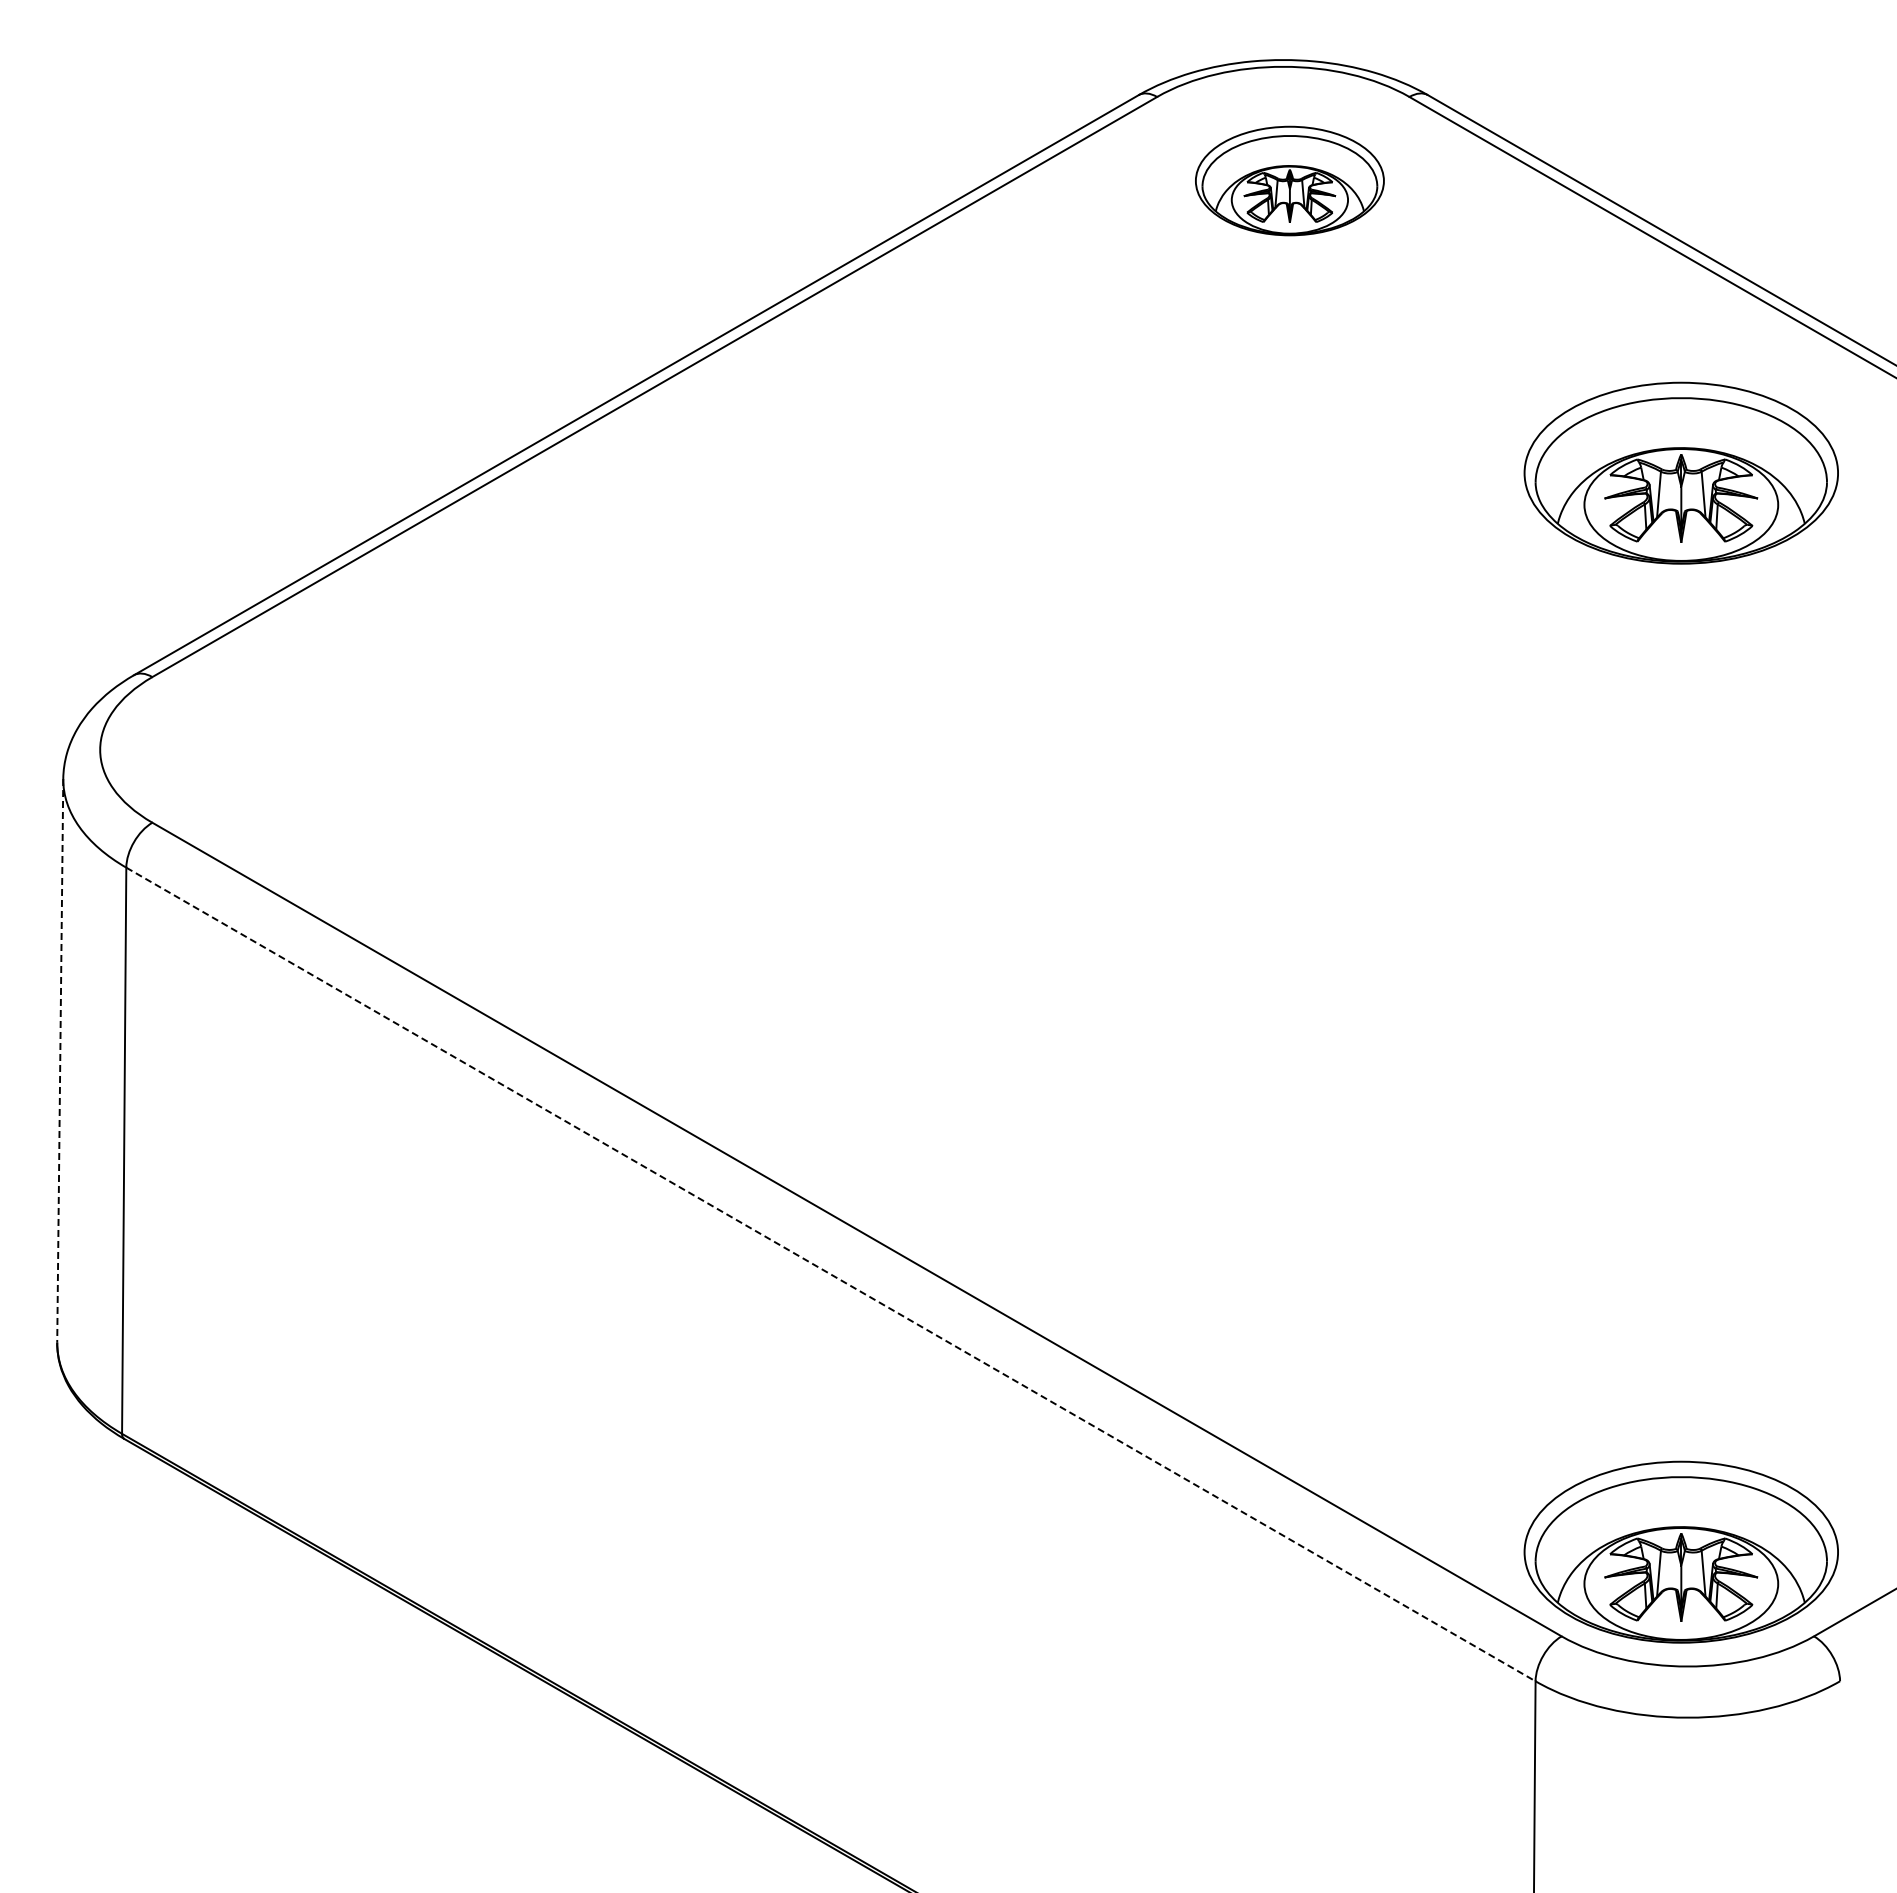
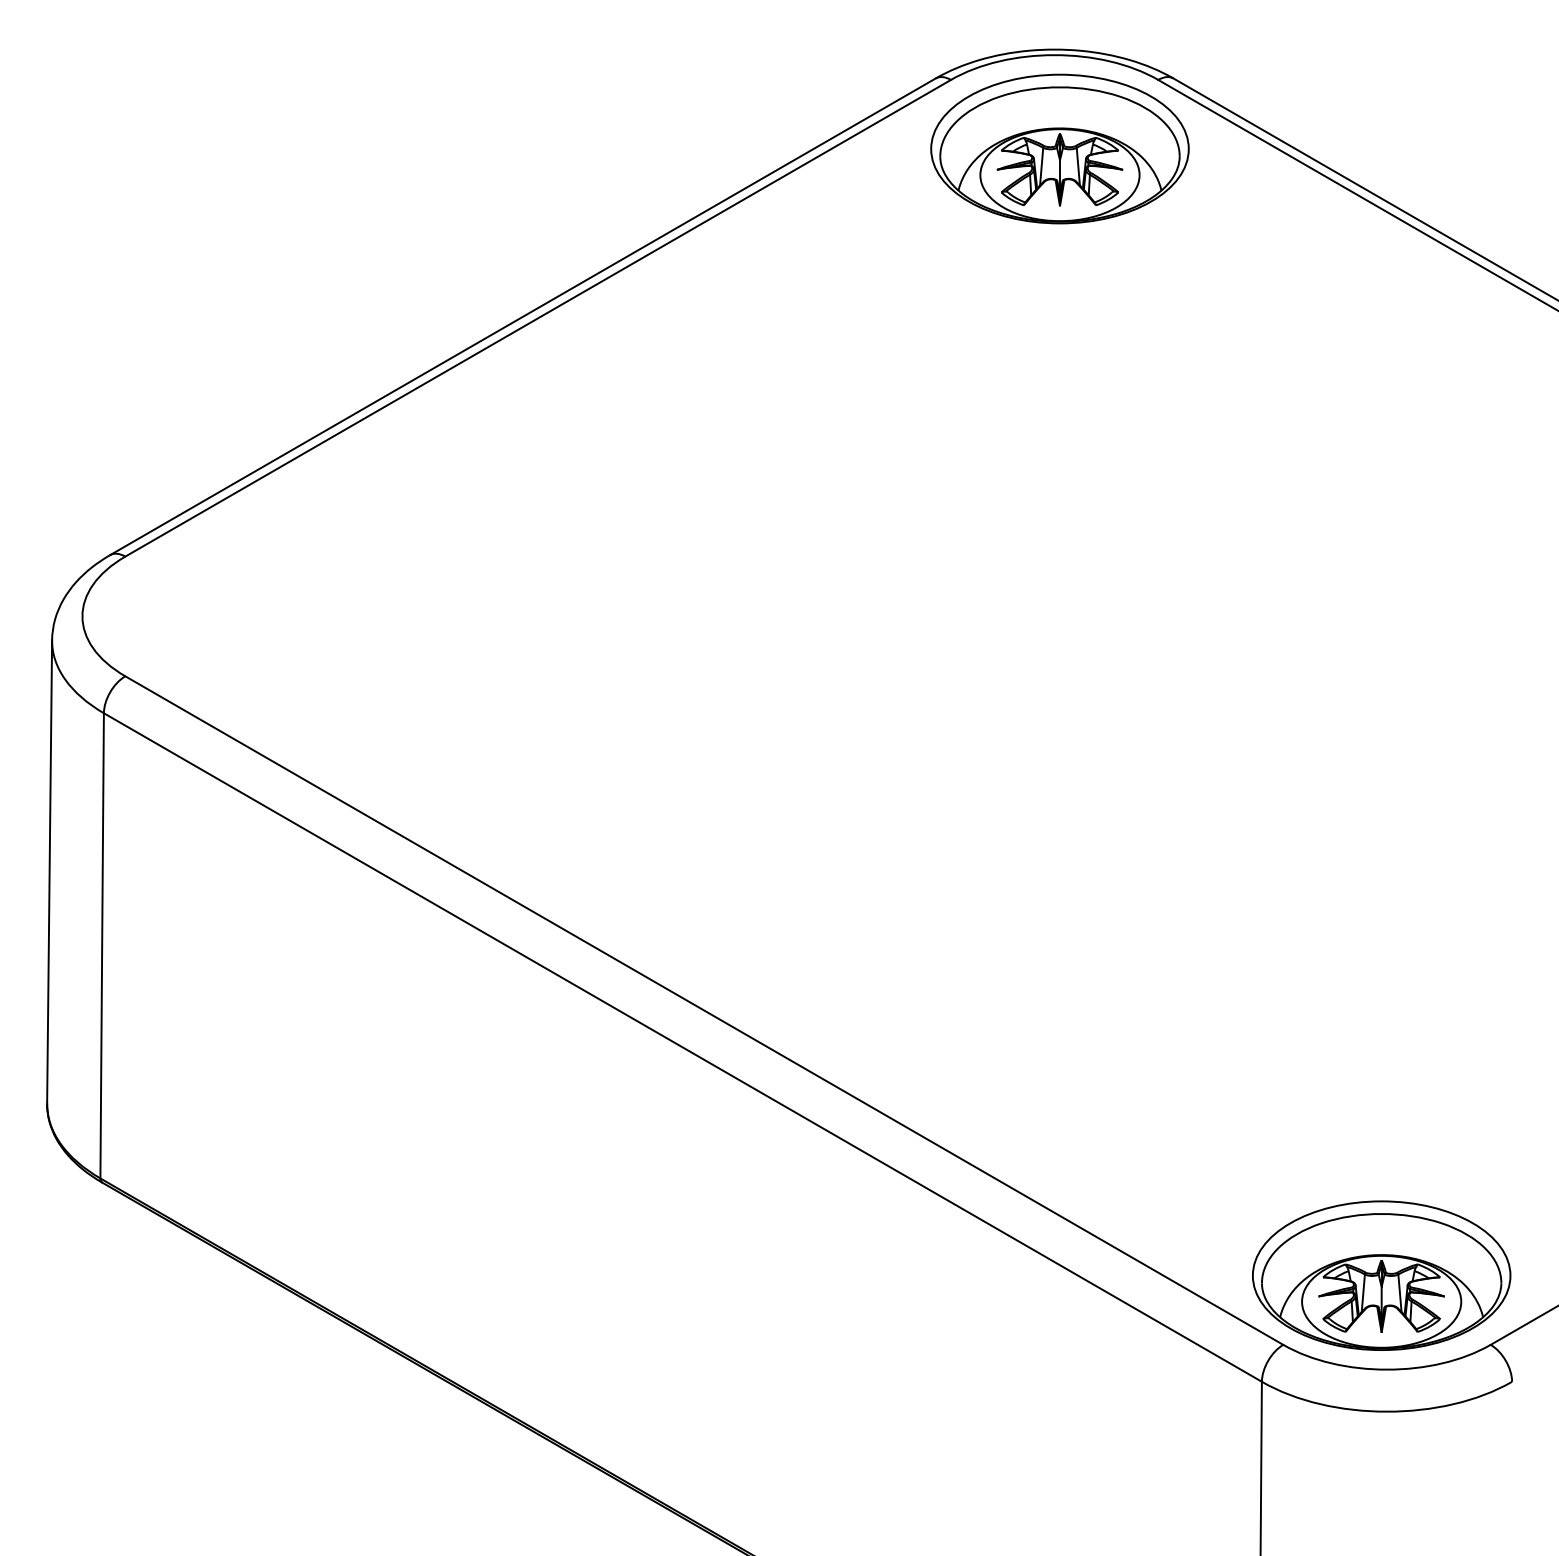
part: (1289, 180) -> (1059, 148), size x1.67
part: (1680, 472) -> (1380, 388), removed
line: (60, 1060) -> (49, 871), dashed -> solid
line: (830, 1274) -> (682, 1047), dashed -> solid

